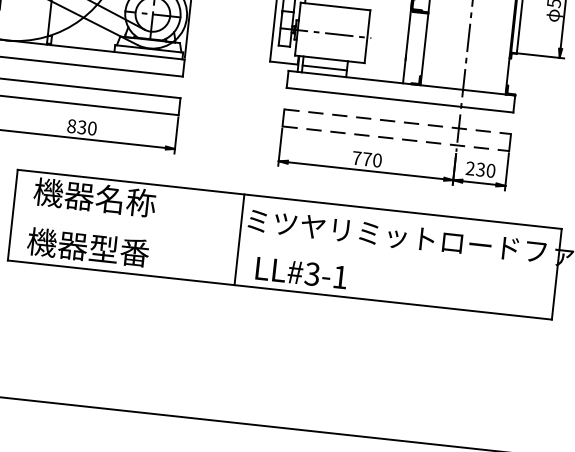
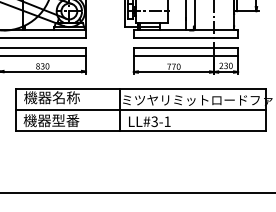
line: (398, 122) -> (186, 48), dashed -> solid
line: (396, 139) -> (186, 56), dashed -> solid
line: (284, 244) -> (140, 109), added

